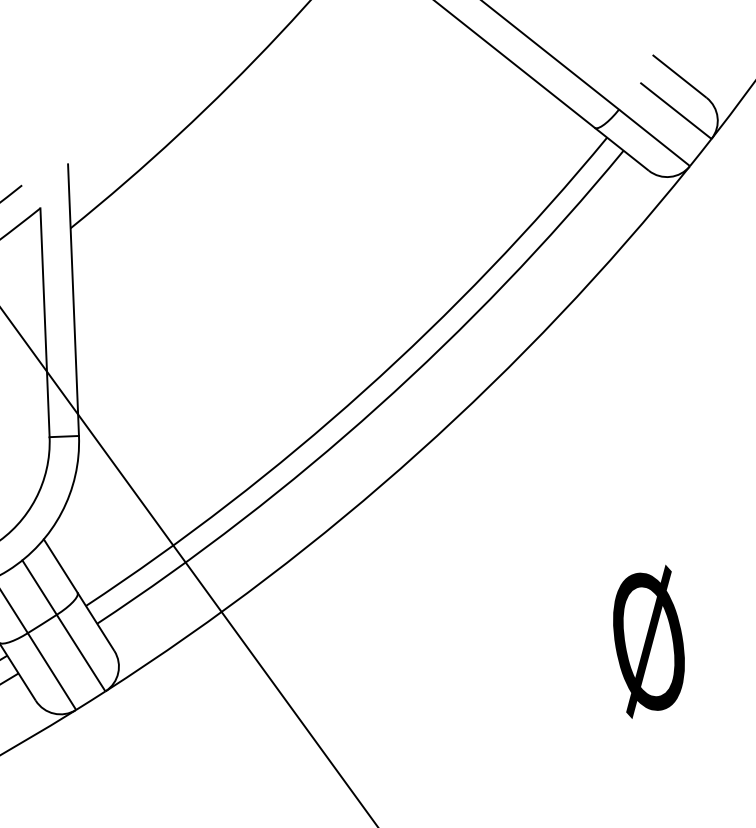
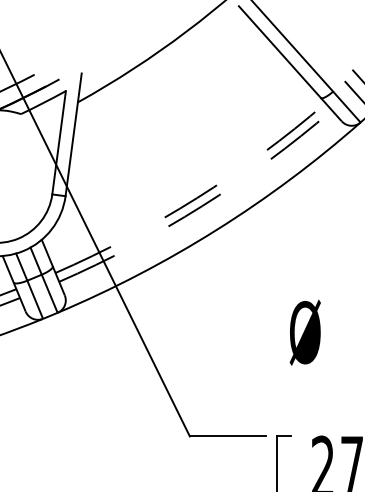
arc: (363, 392) -> (196, 198), solid -> dashed
arc: (379, 407) -> (202, 206), solid -> dashed

